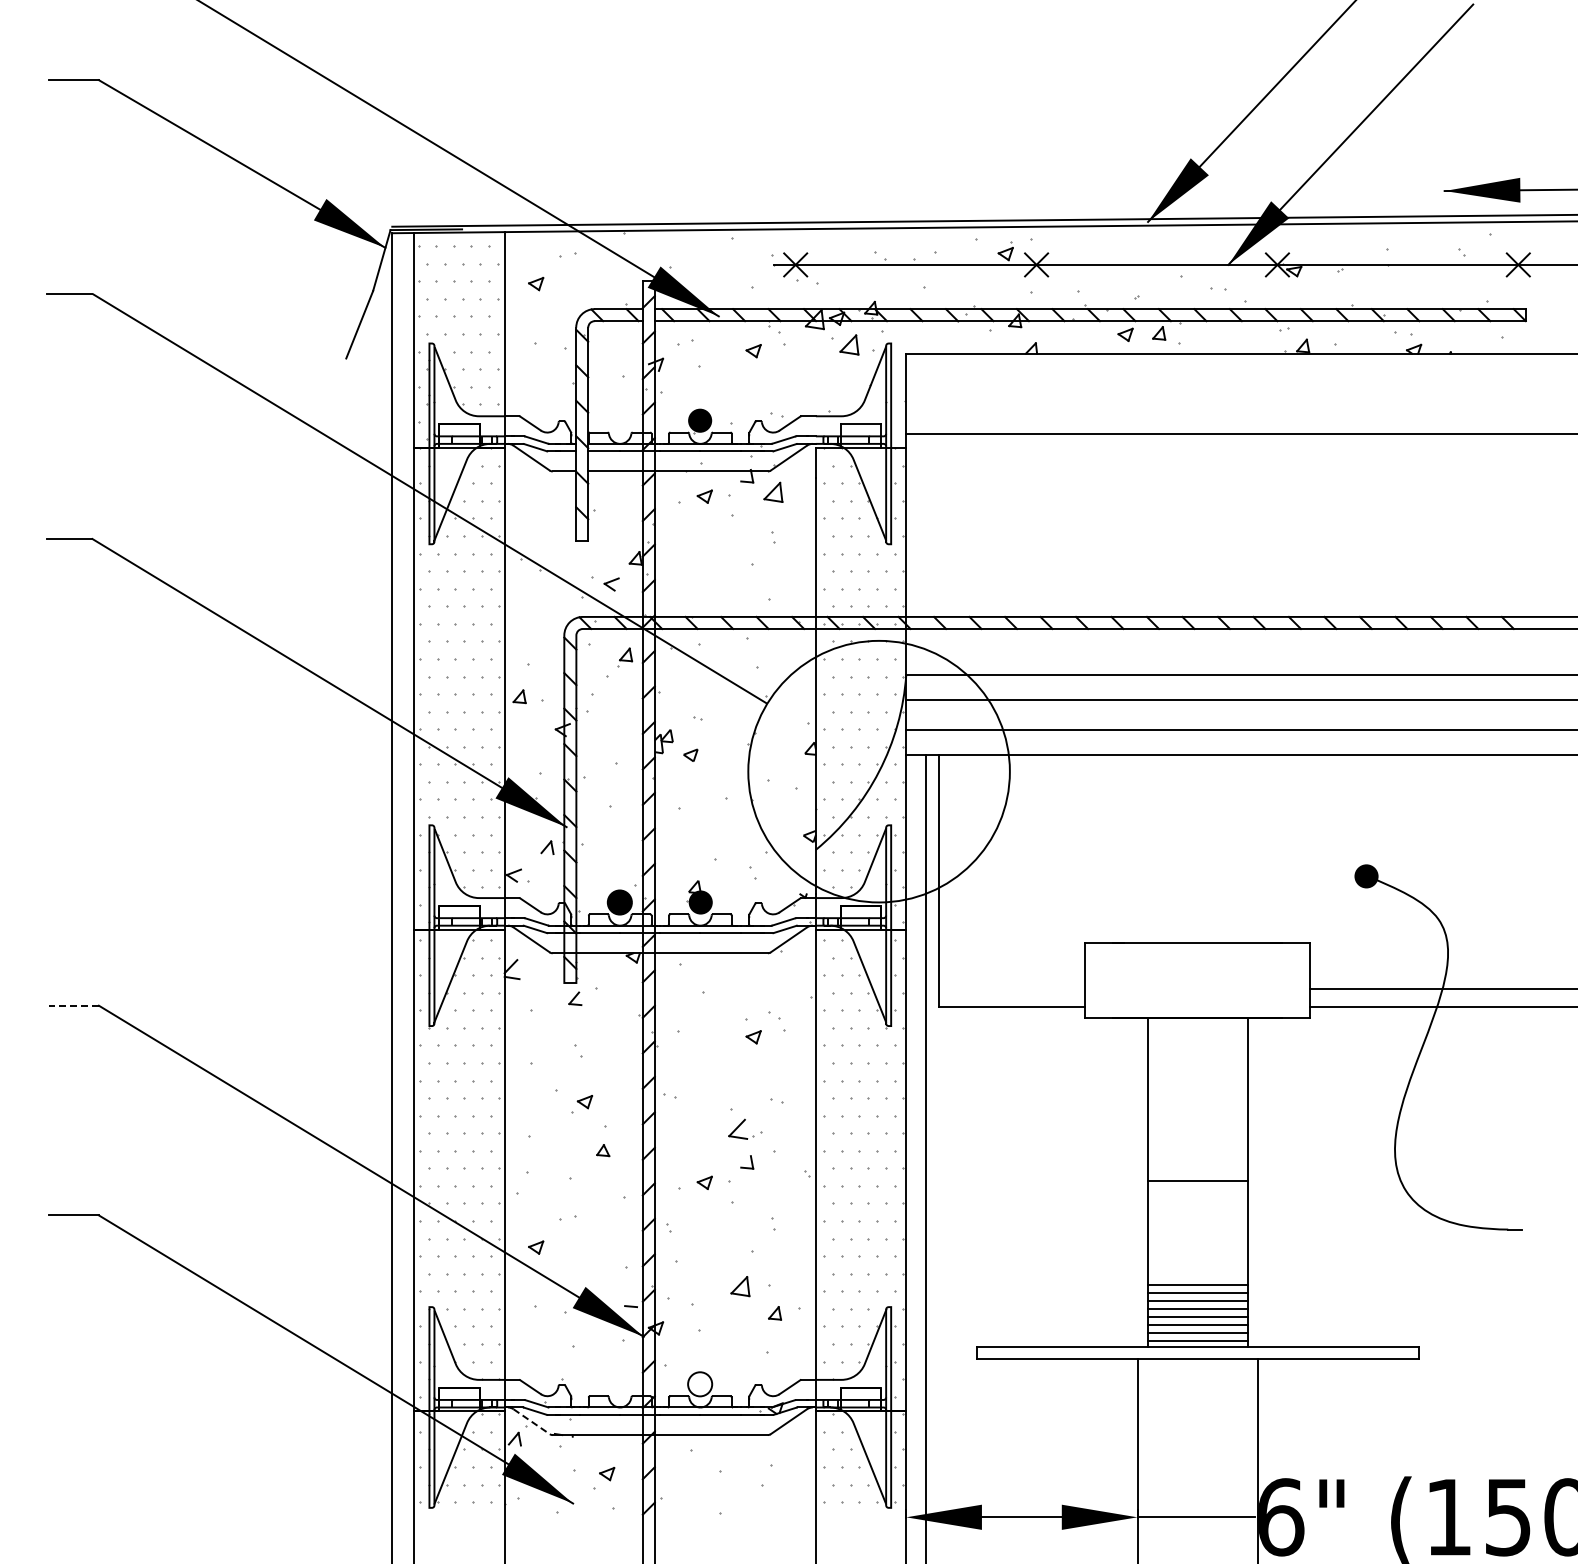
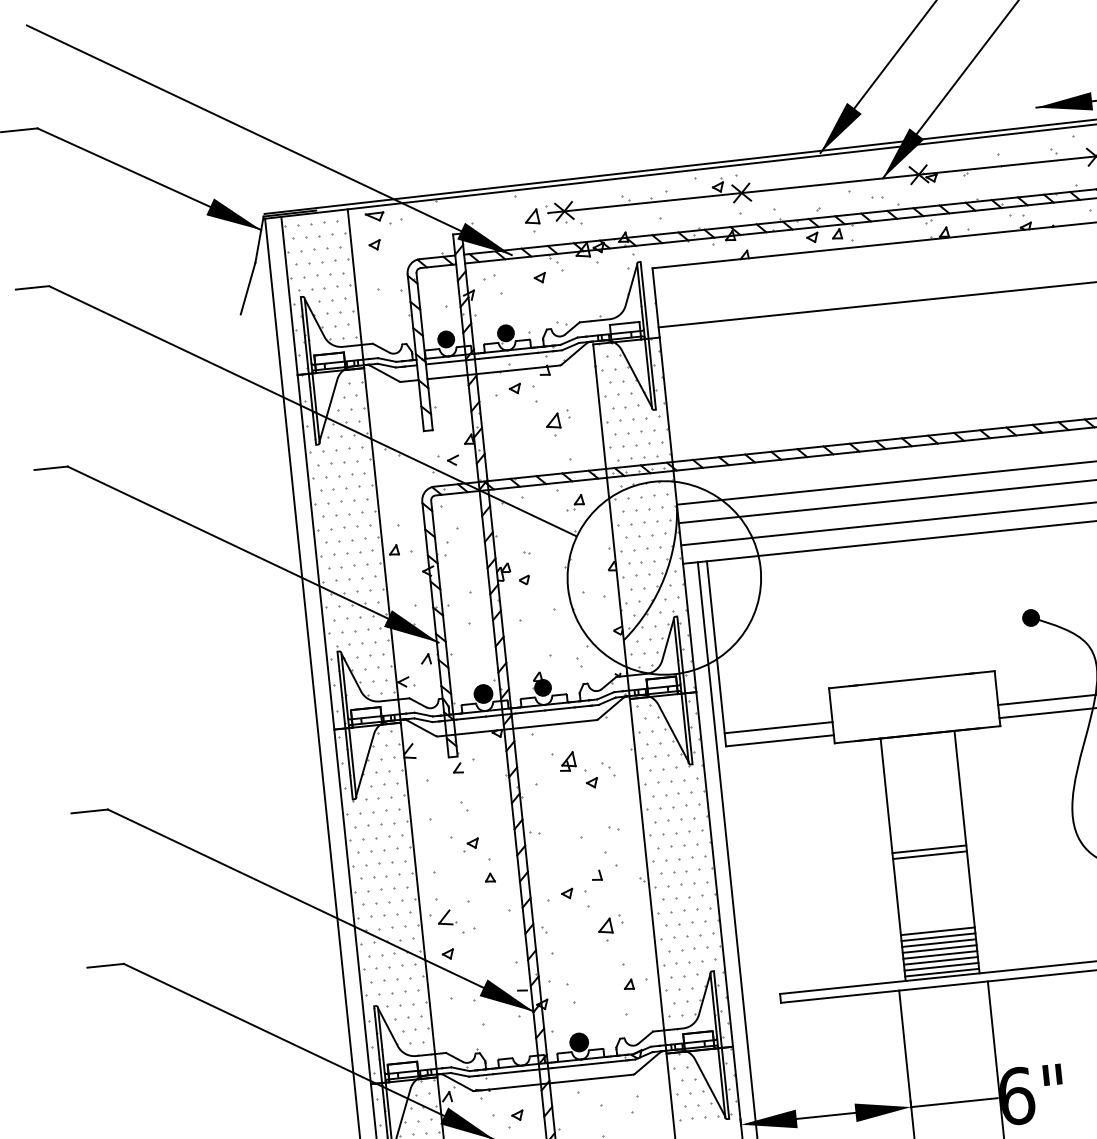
part: (540, 246) -> (375, 217), added
part: (849, 344) -> (532, 216), moved
fill: (618, 420) -> (445, 339), added
part: (773, 491) -> (553, 420), moved
part: (625, 657) -> (578, 501), moved
line: (1011, 988) -> (778, 727), added
line: (74, 1005) -> (89, 811), dashed -> solid
part: (723, 1005) -> (567, 761), added
part: (741, 1128) -> (447, 917), moved
line: (1197, 1173) -> (929, 849), added
part: (740, 1286) -> (605, 926), moved
fill: (700, 1384) -> (579, 1042), added
line: (532, 1422) -> (458, 1083), dashed -> solid

